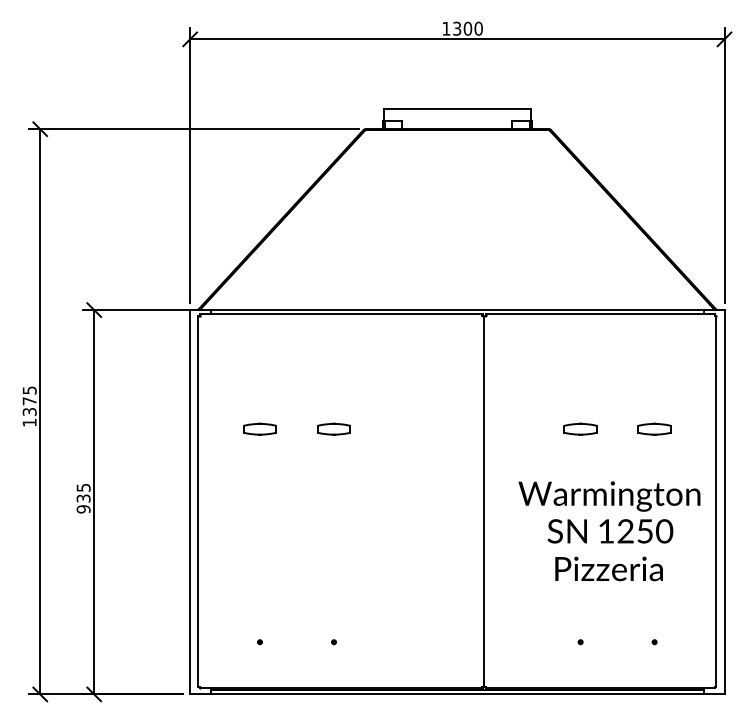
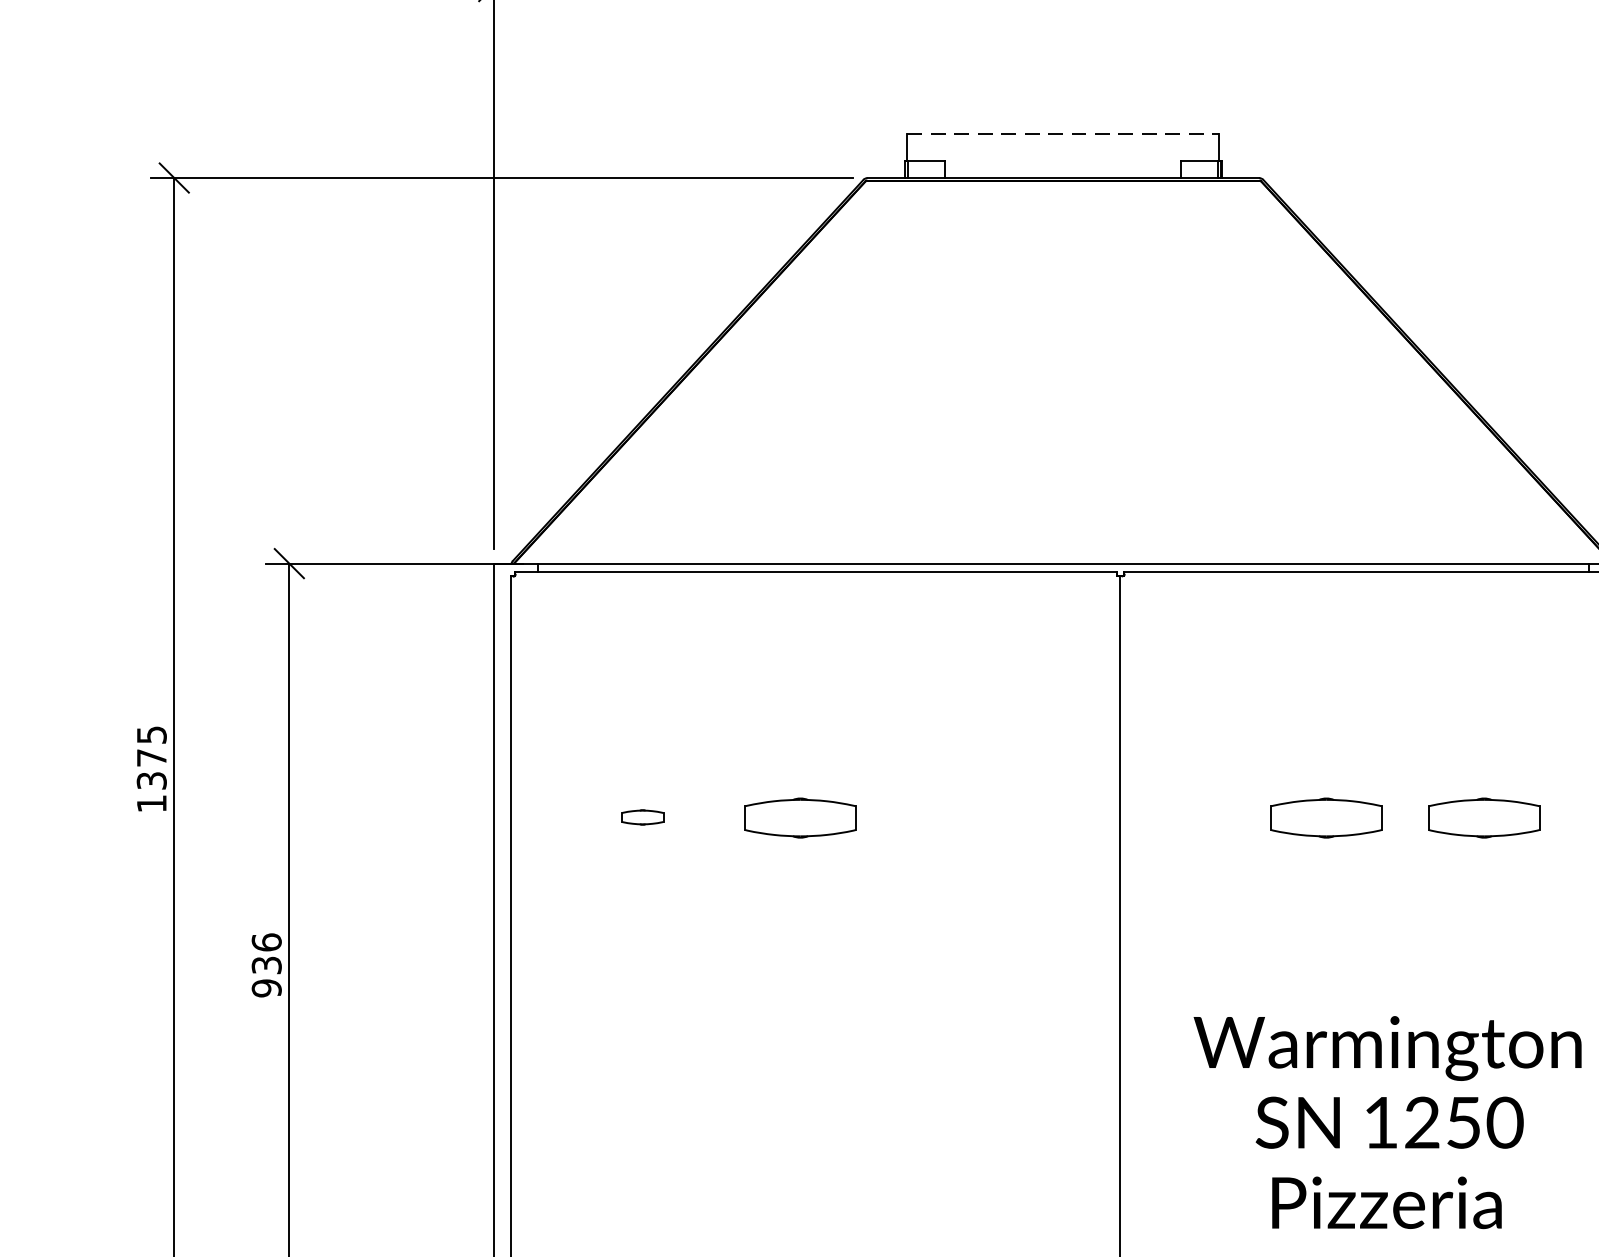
line: (457, 108) -> (1063, 133), solid -> dashed
part: (259, 428) -> (641, 816), size x0.6
part: (333, 428) -> (799, 816), size x1.6
part: (580, 428) -> (1325, 816), size x1.6
part: (654, 428) -> (1483, 816), size x1.6
text: (83, 487) -> (266, 941), 935 -> 936
text: (609, 531) -> (1387, 1123), moved

